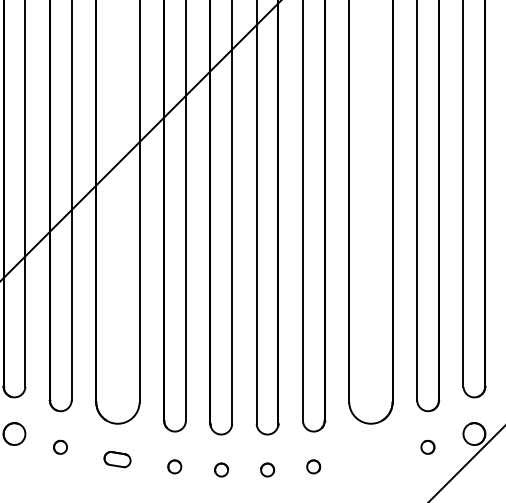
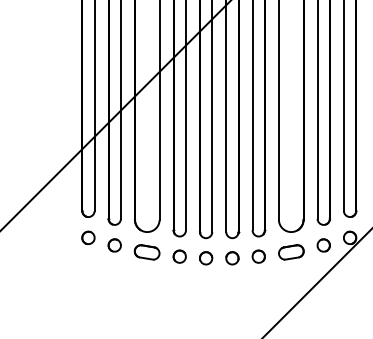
part: (60, 447) -> (114, 245), size x1.67
part: (427, 447) -> (323, 245), size x1.67
part: (116, 459) -> (146, 252), size x1.67
part: (371, 459) -> (291, 252), added
part: (174, 466) -> (179, 256), size x1.67
part: (313, 466) -> (258, 256), size x1.67
part: (221, 470) -> (206, 258), size x1.67
part: (267, 470) -> (232, 258), size x1.67

